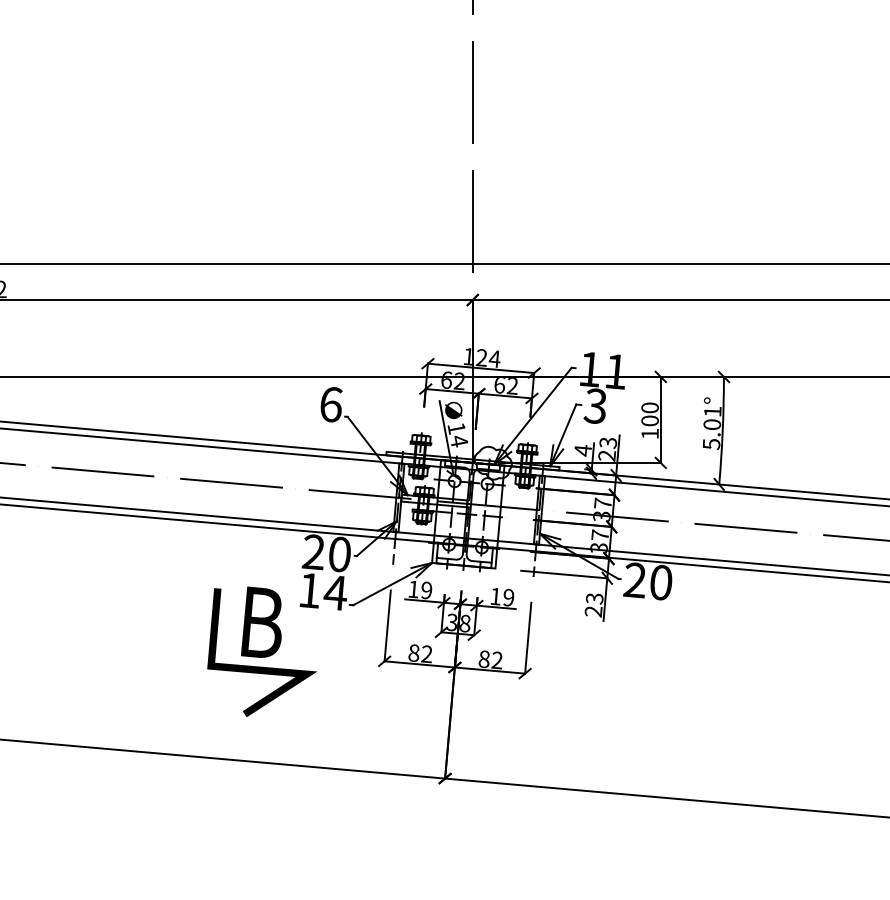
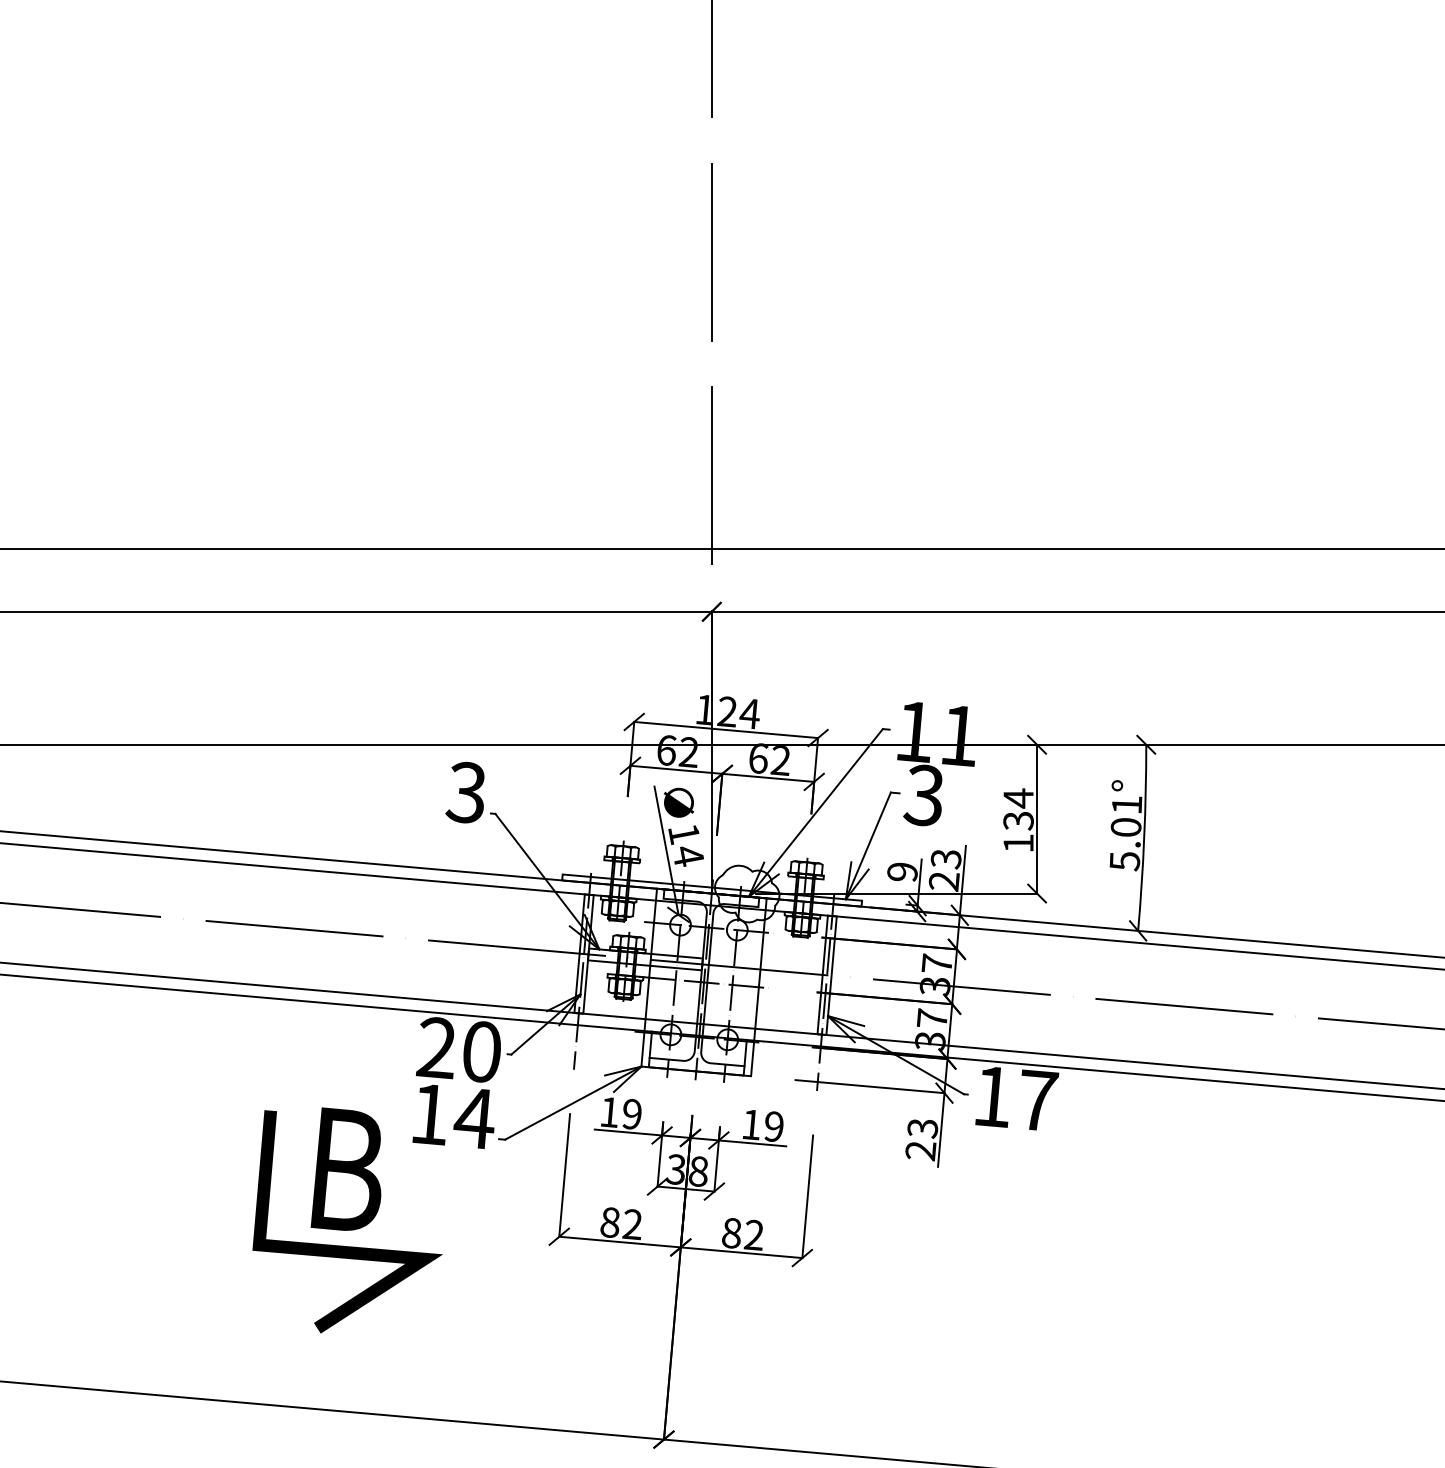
text: (330, 404) -> (465, 792), 6 -> 3
text: (649, 414) -> (1017, 809), 100 -> 134
text: (582, 450) -> (901, 872), 4 -> 9
text: (648, 581) -> (1015, 1098), 20 -> 17

